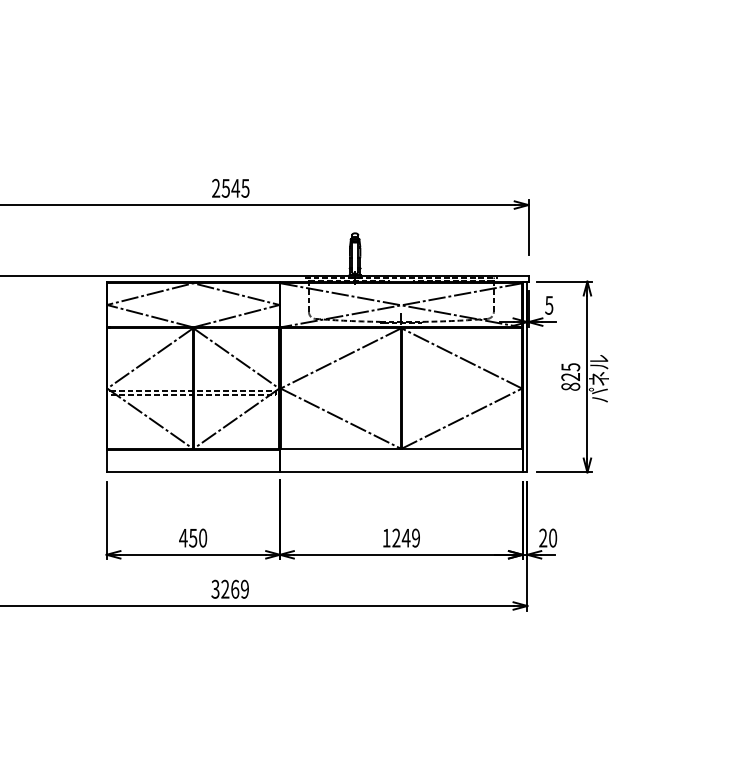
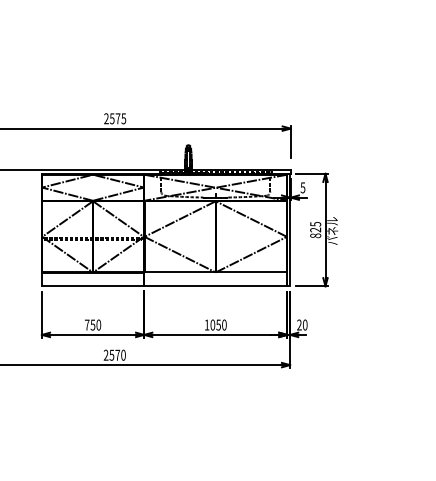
text: (234, 187) -> (117, 118), 2545 -> 2575
text: (182, 537) -> (86, 324), 450 -> 750
text: (406, 537) -> (218, 324), 1249 -> 1050
text: (229, 588) -> (114, 354), 3269 -> 2570

